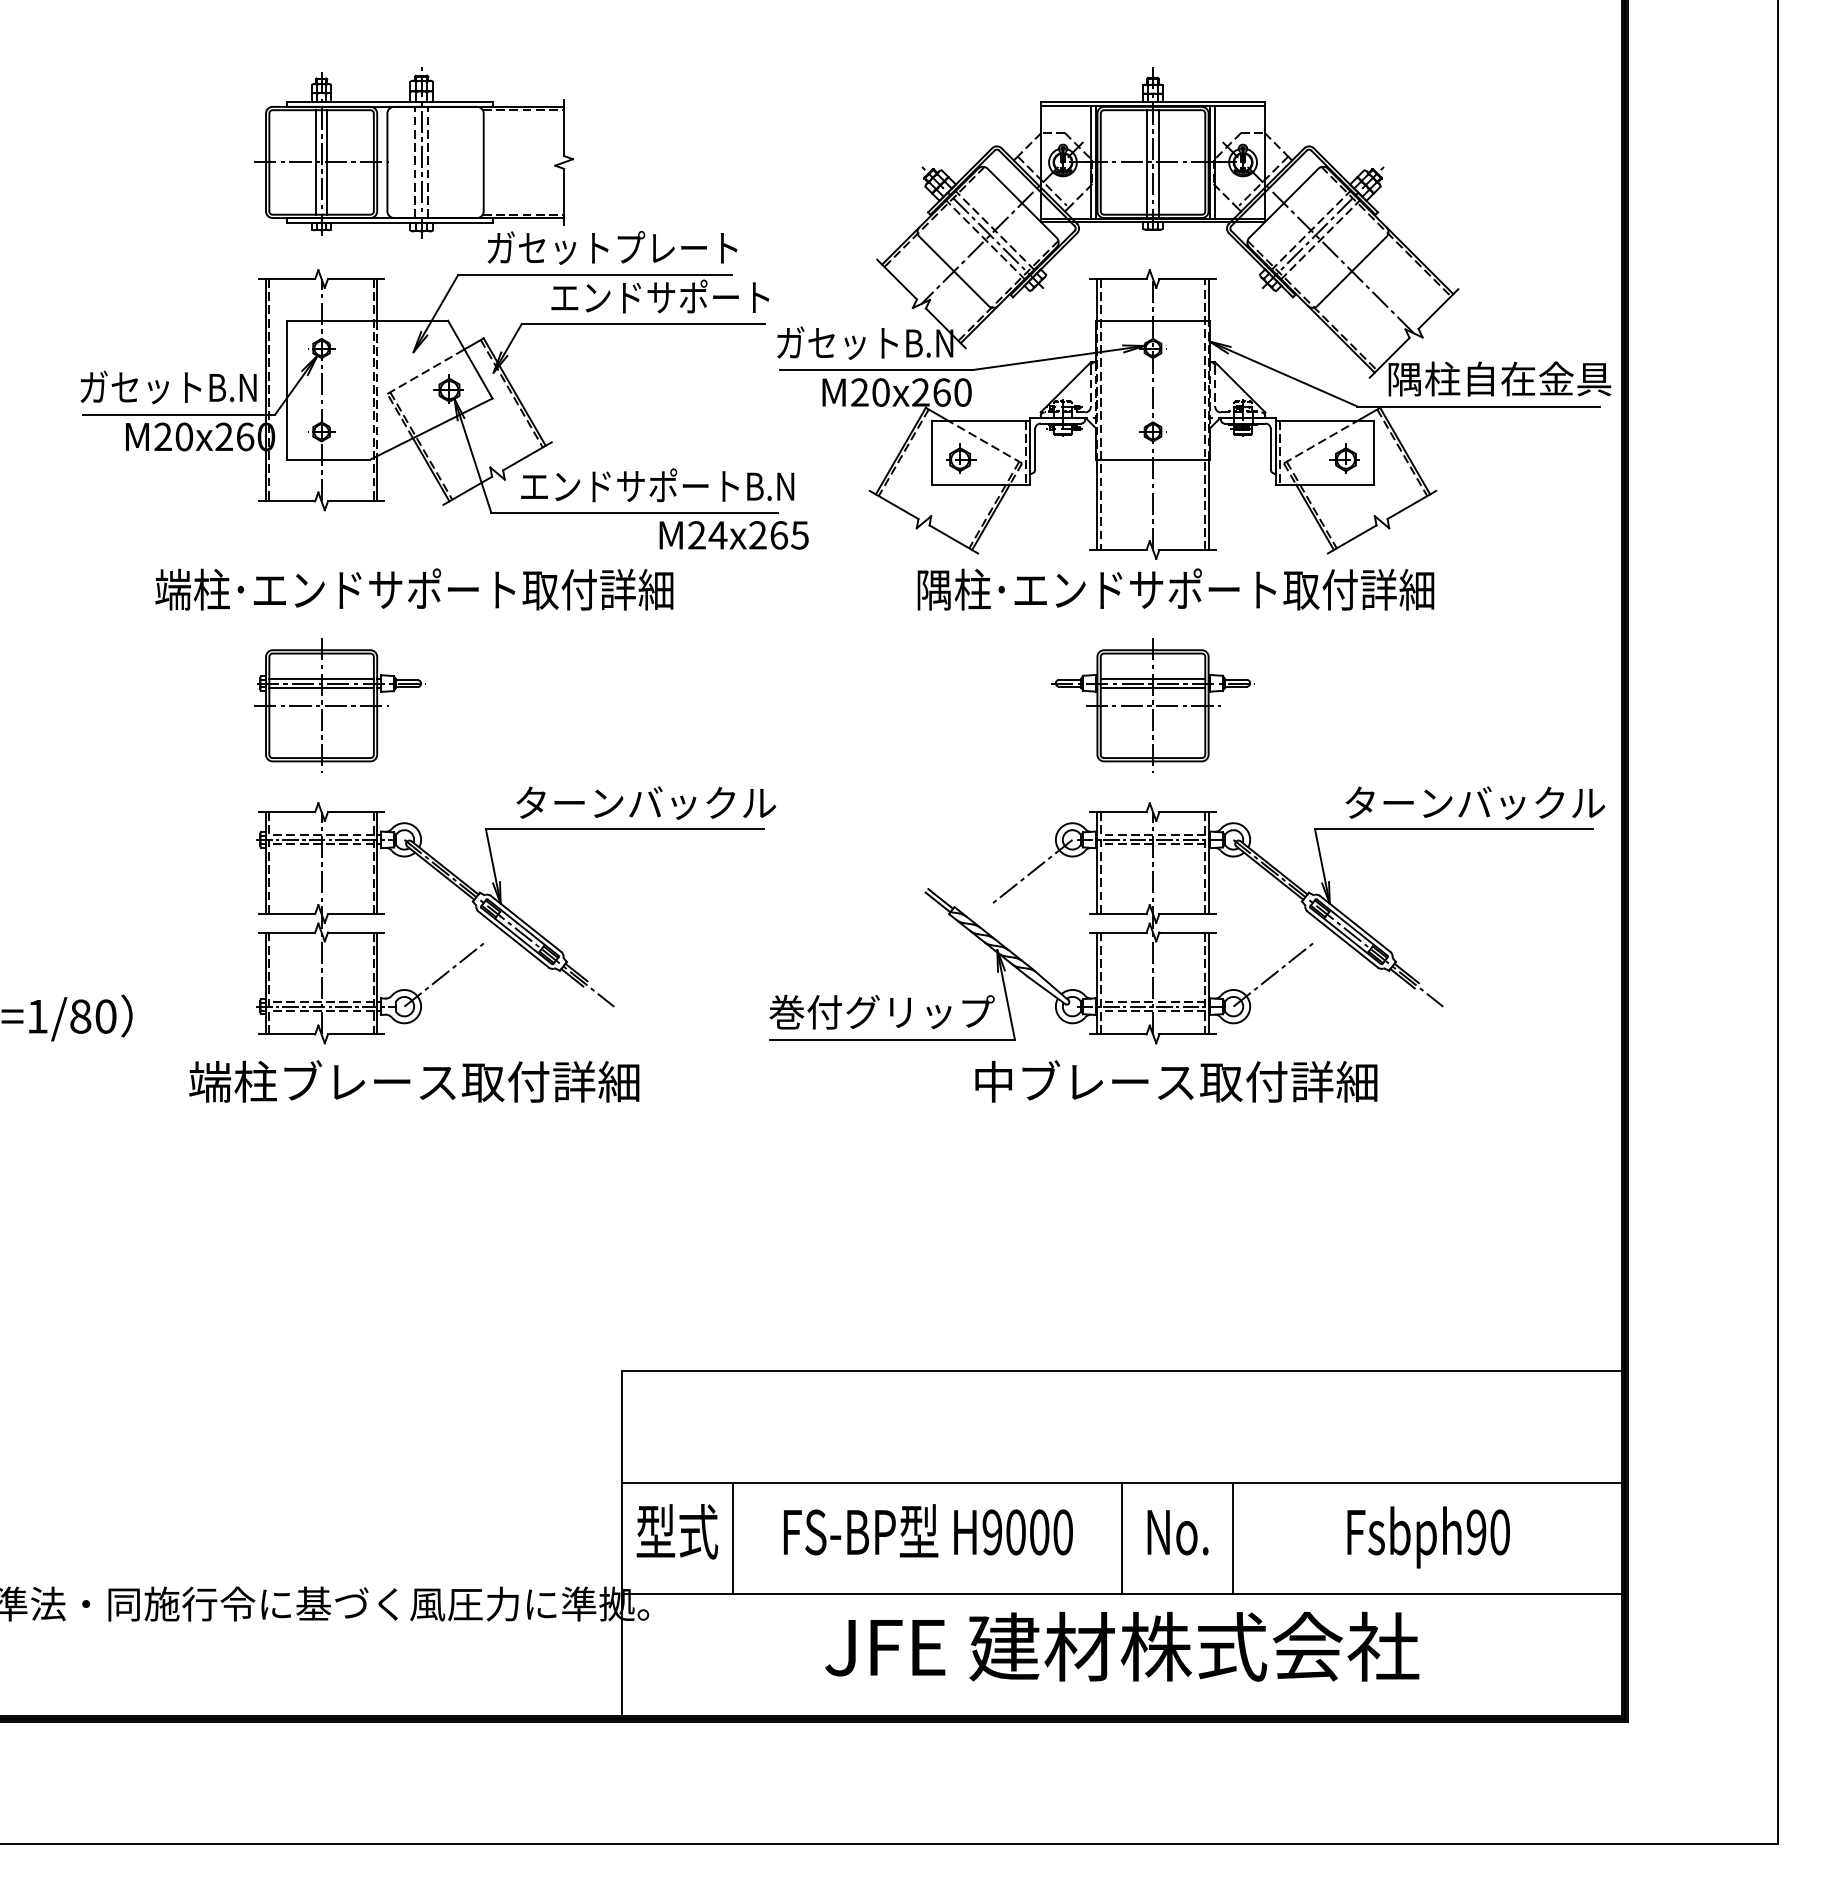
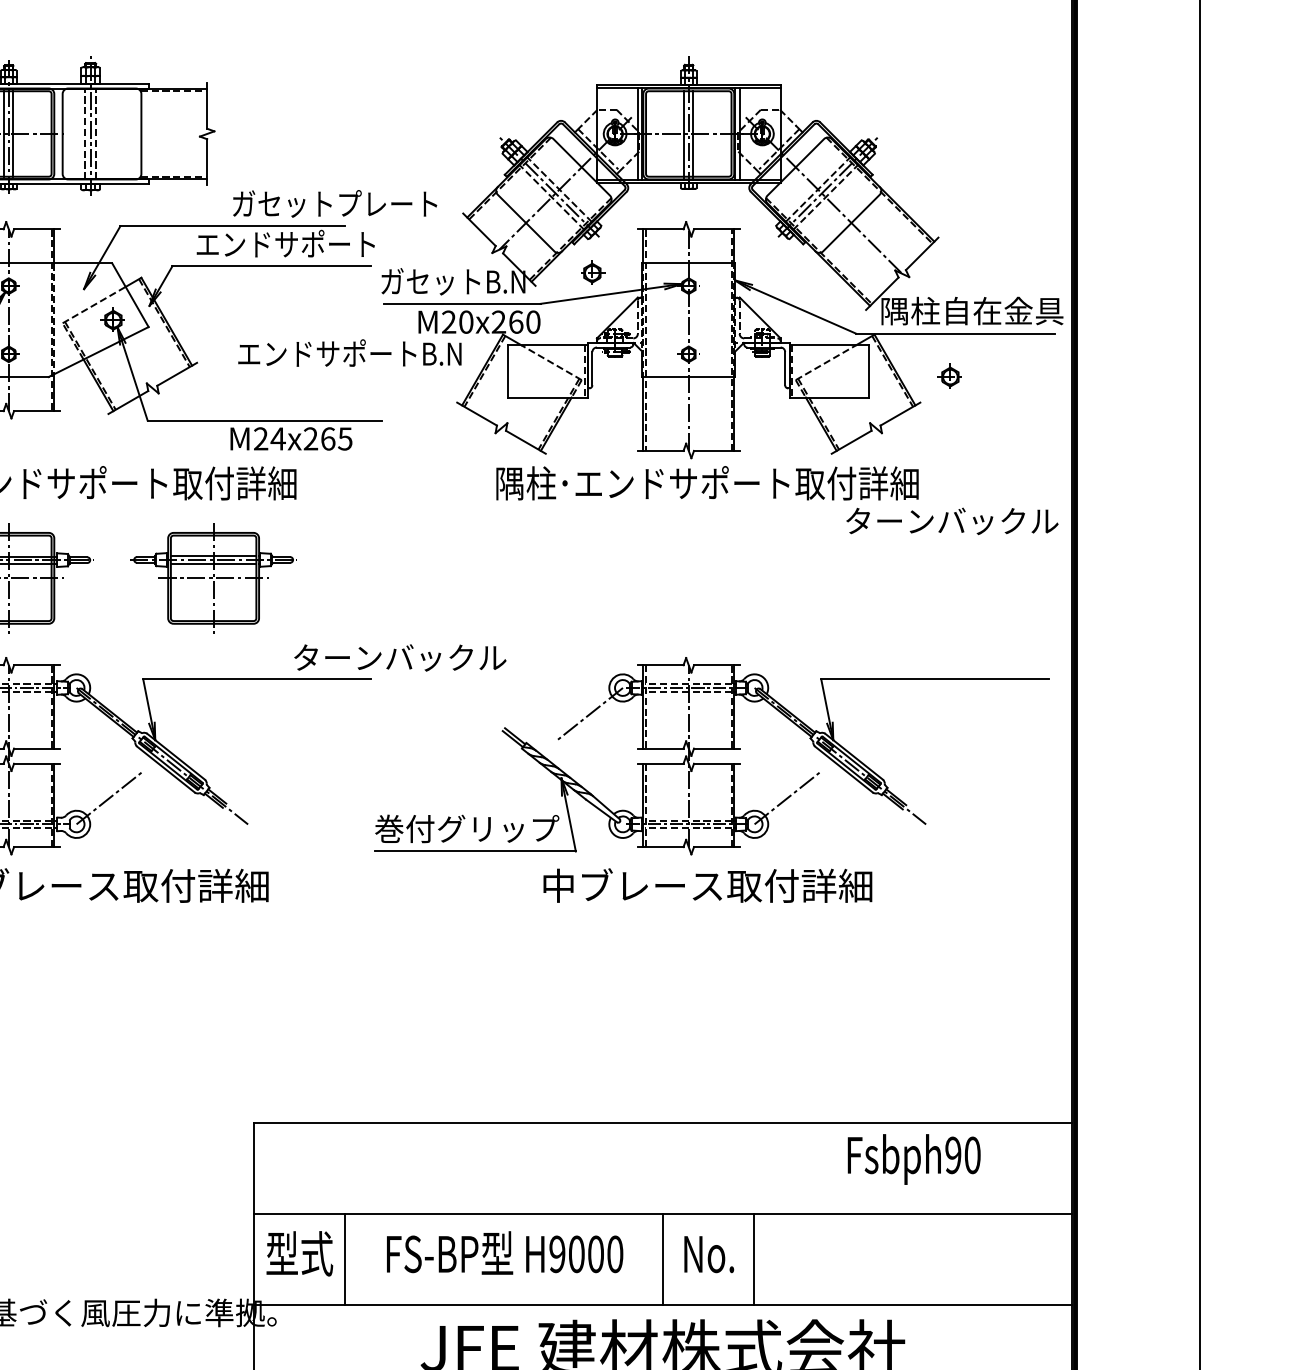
text: (612, 247) -> (335, 203), moved
part: (961, 458) -> (593, 272), moved
part: (1344, 458) -> (949, 376), moved
text: (657, 485) -> (349, 353), moved
text: (733, 535) -> (290, 439), moved
part: (1152, 705) -> (213, 578), moved
text: (646, 802) -> (400, 657), moved
text: (1475, 802) -> (952, 520), moved
text: (1428, 1537) -> (914, 1159), moved

